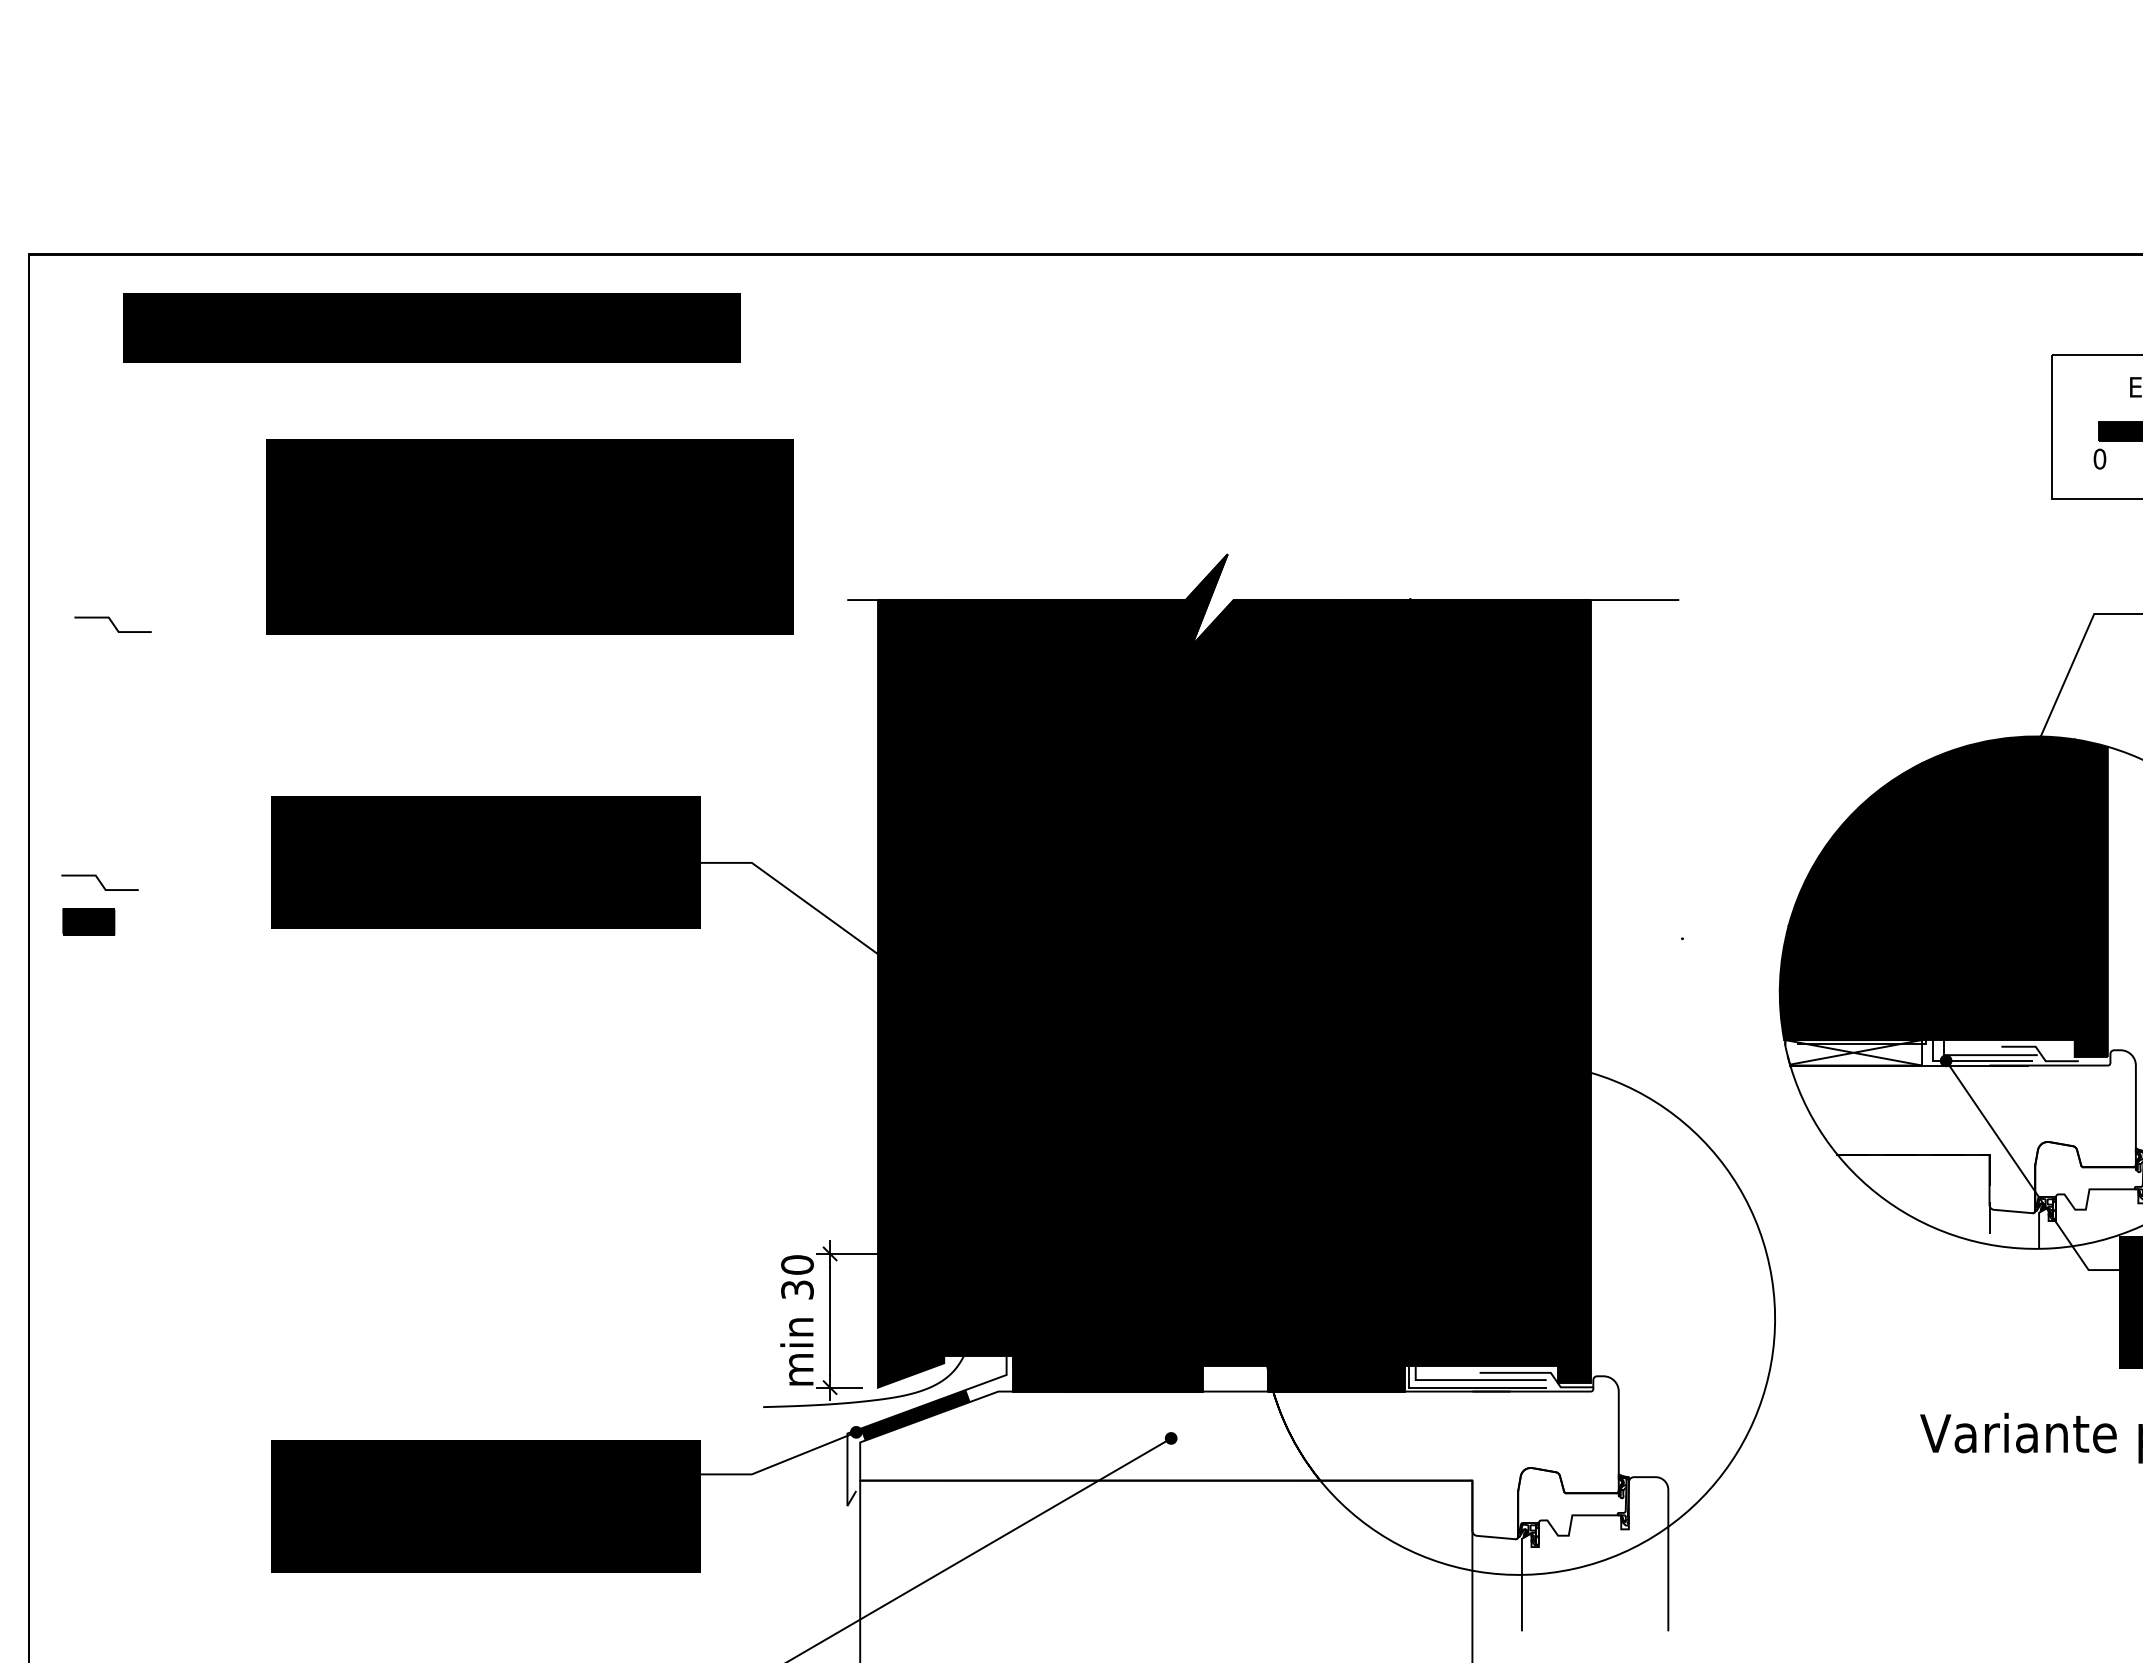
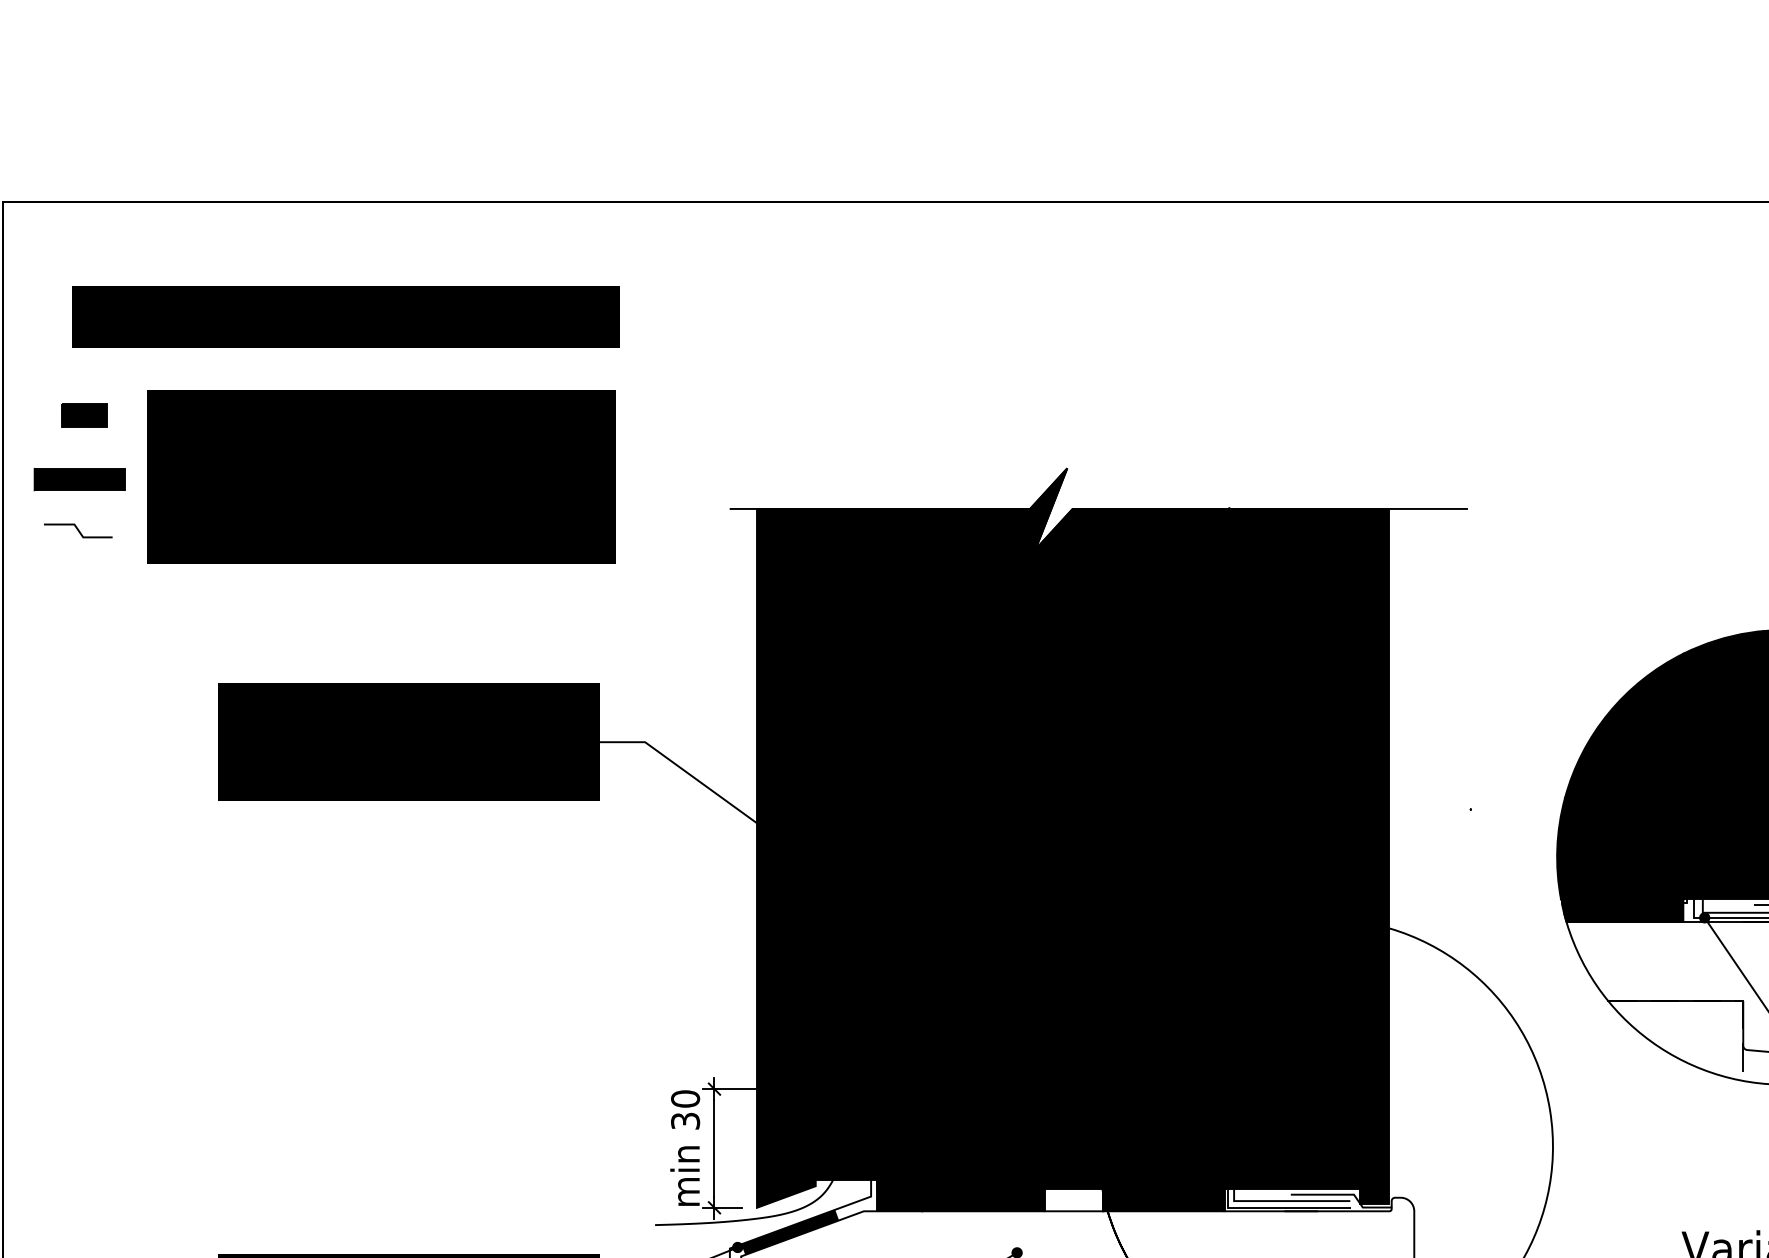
text: (431, 327) -> (345, 316), moved
text: (529, 536) -> (381, 476), moved
part: (114, 566) -> (79, 479), added
line: (99, 882) -> (66, 759), removed
part: (88, 921) -> (83, 415), moved
fill: (1853, 1052) -> (1622, 910), added

